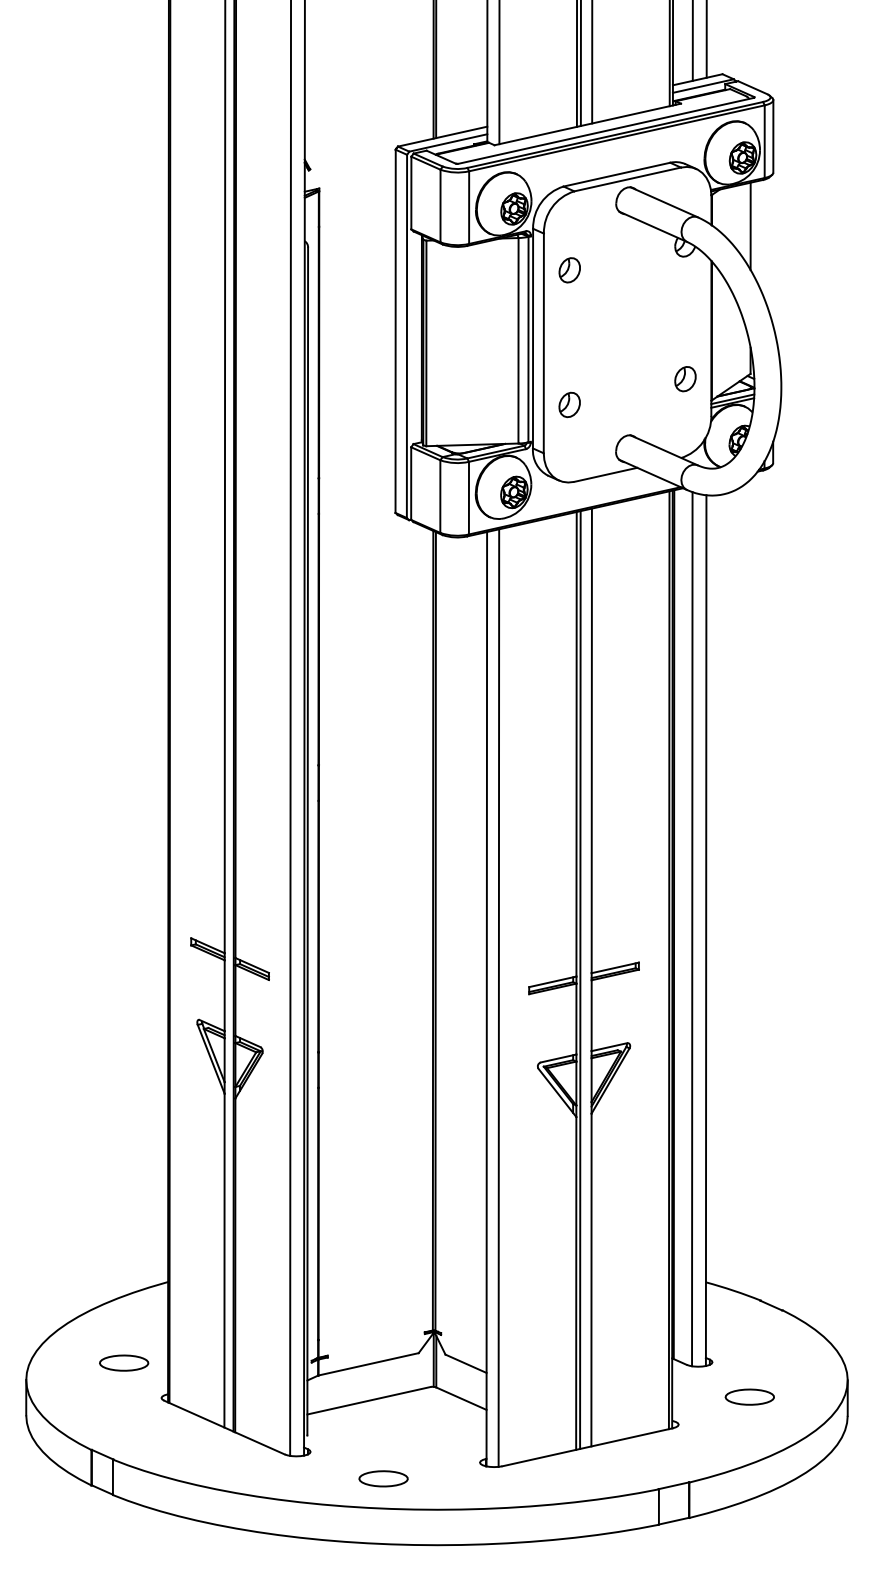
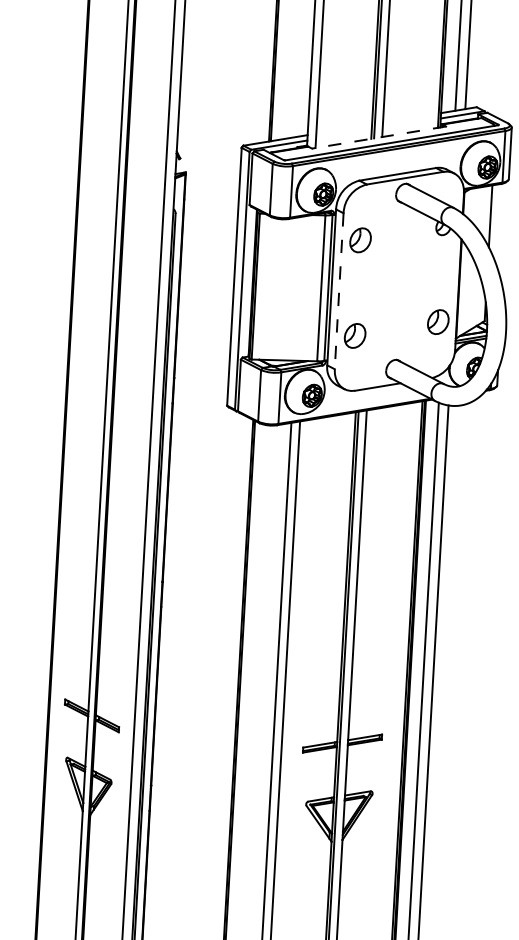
line: (587, 124) -> (378, 137), solid -> dashed
part: (569, 270) -> (360, 240), size x1.4
line: (543, 343) -> (338, 291), solid -> dashed
part: (685, 379) -> (438, 322), size x1.4
part: (569, 404) -> (354, 335), size x1.4

